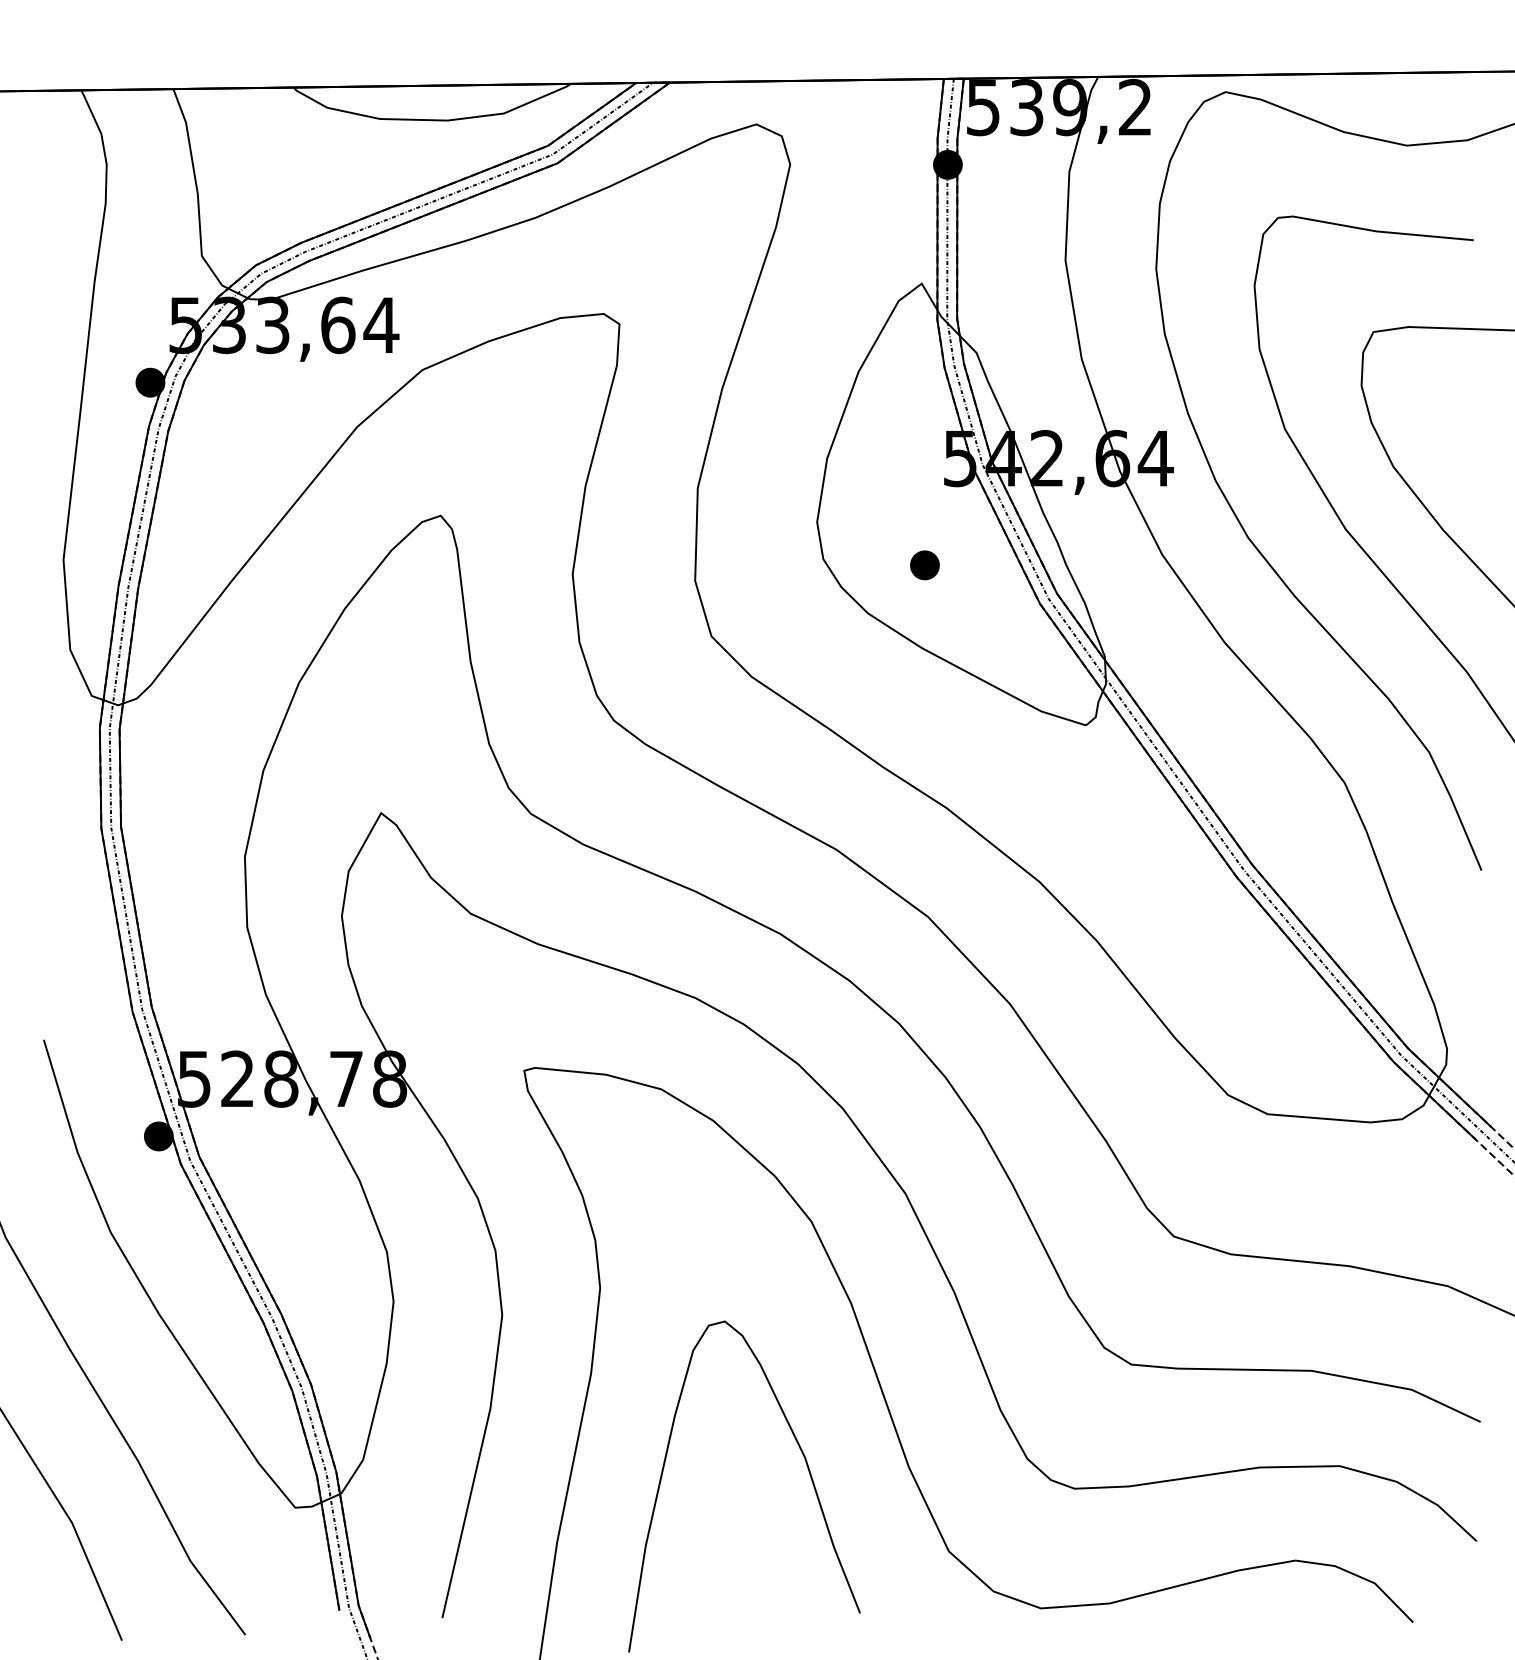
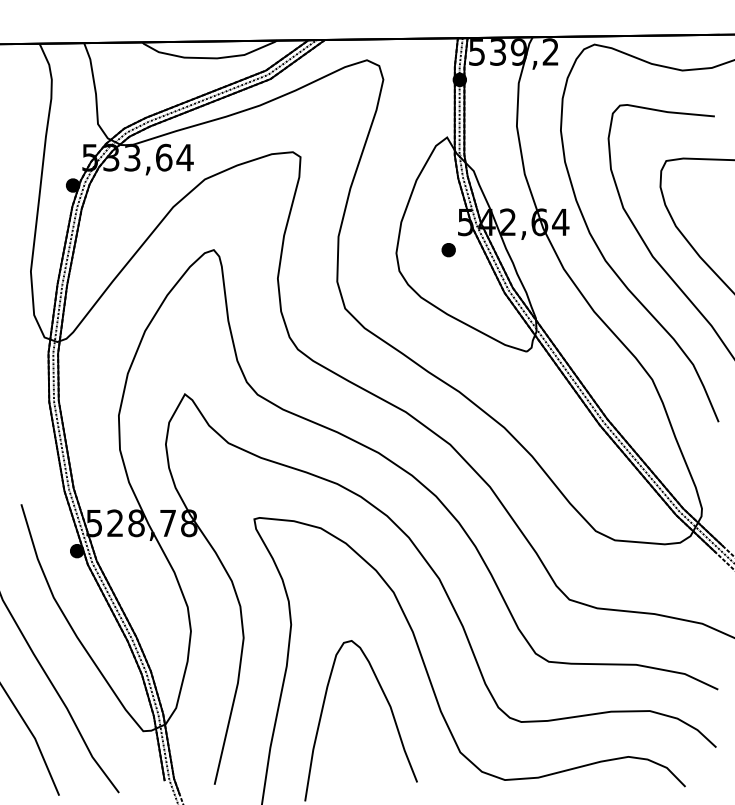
part: (924, 566) -> (448, 250), moved

